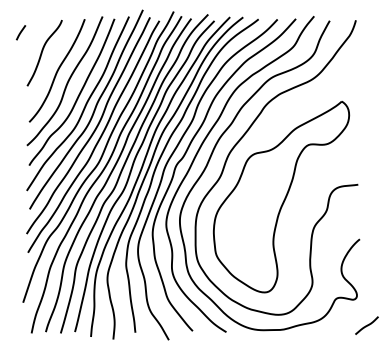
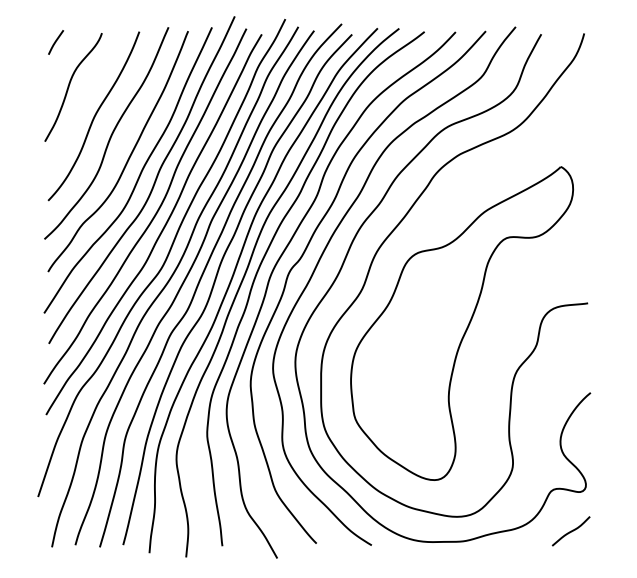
line: (21, 32) -> (56, 42), moved
line: (366, 325) -> (570, 531), moved

